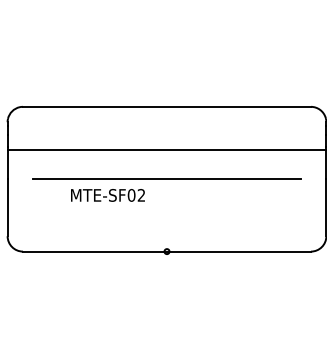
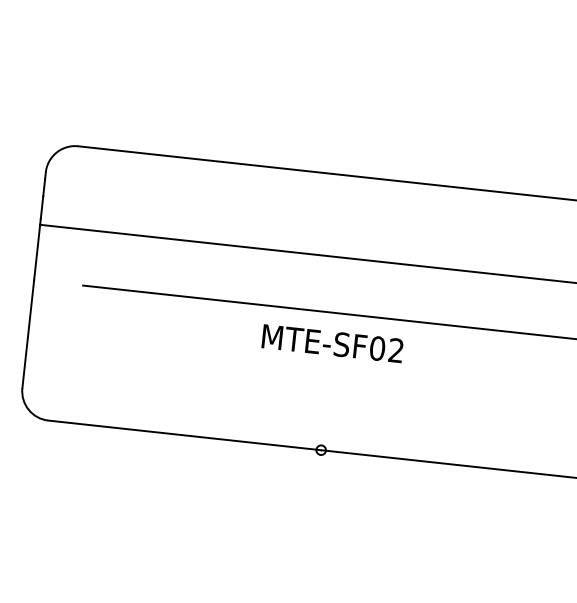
text: (107, 195) -> (331, 343), moved

